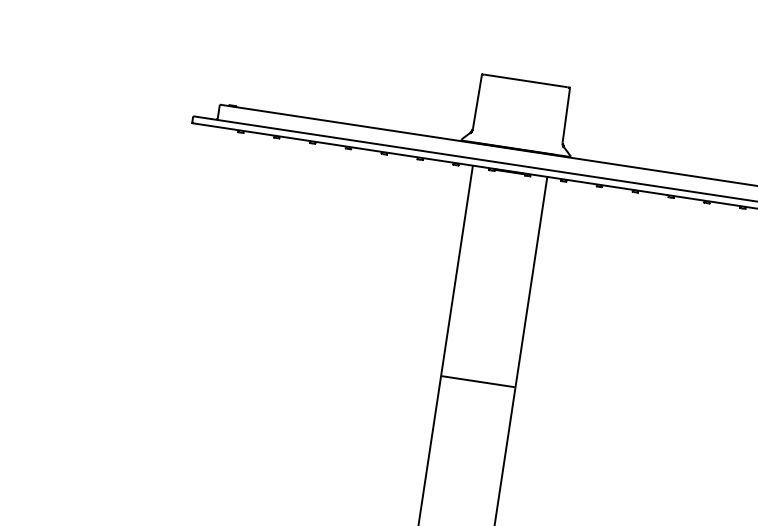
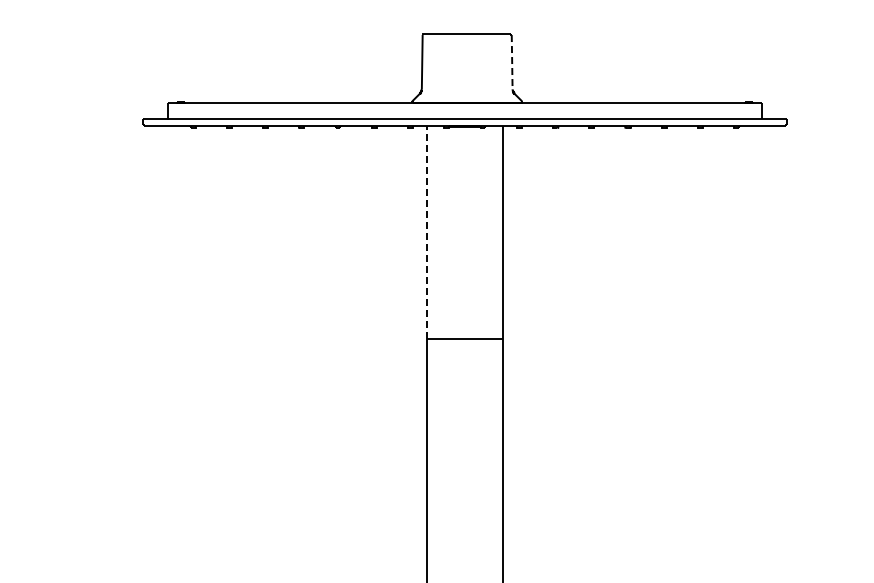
line: (566, 115) -> (512, 62), solid -> dashed
line: (457, 270) -> (427, 231), solid -> dashed

